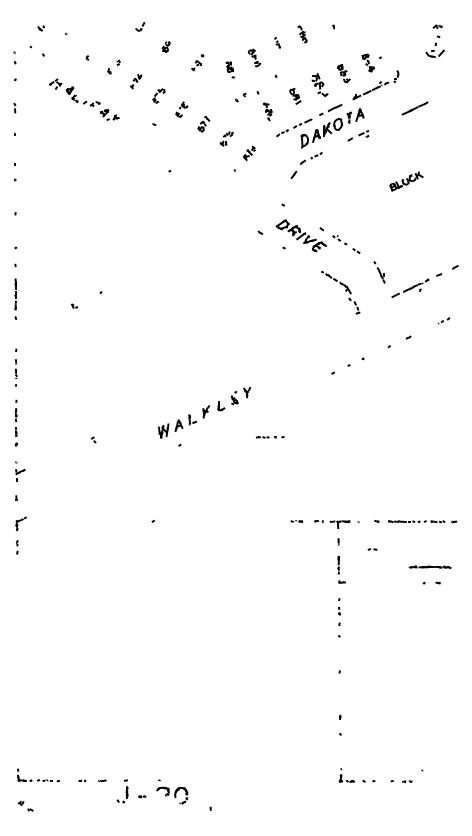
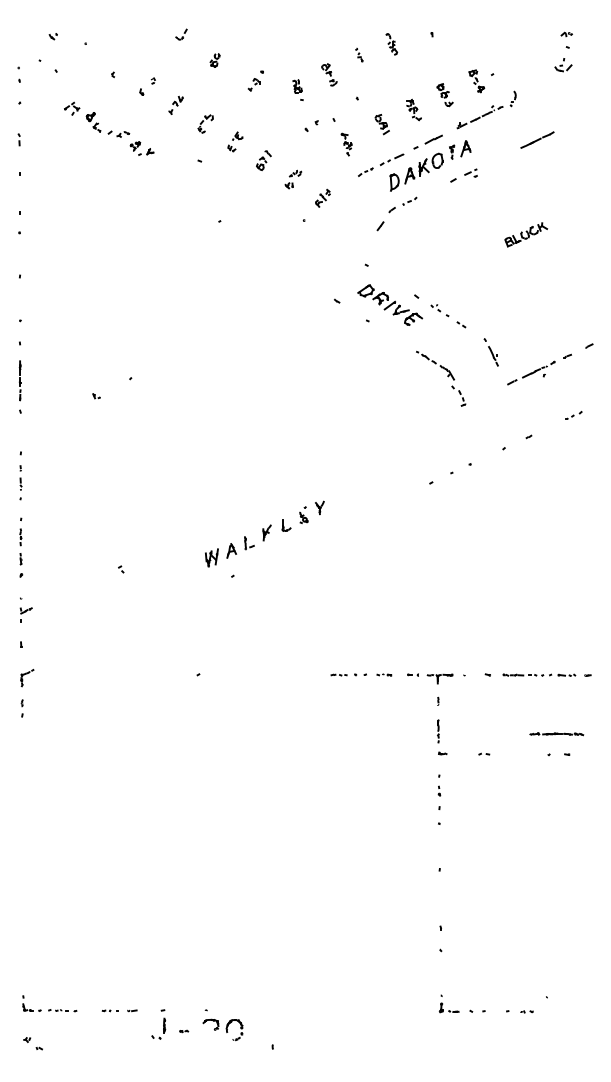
part: (435, 50) -> (563, 65), size x0.71
part: (319, 84) -> (413, 109), size x0.71
part: (269, 436) -> (348, 674), moved
part: (372, 548) -> (484, 753), moved

